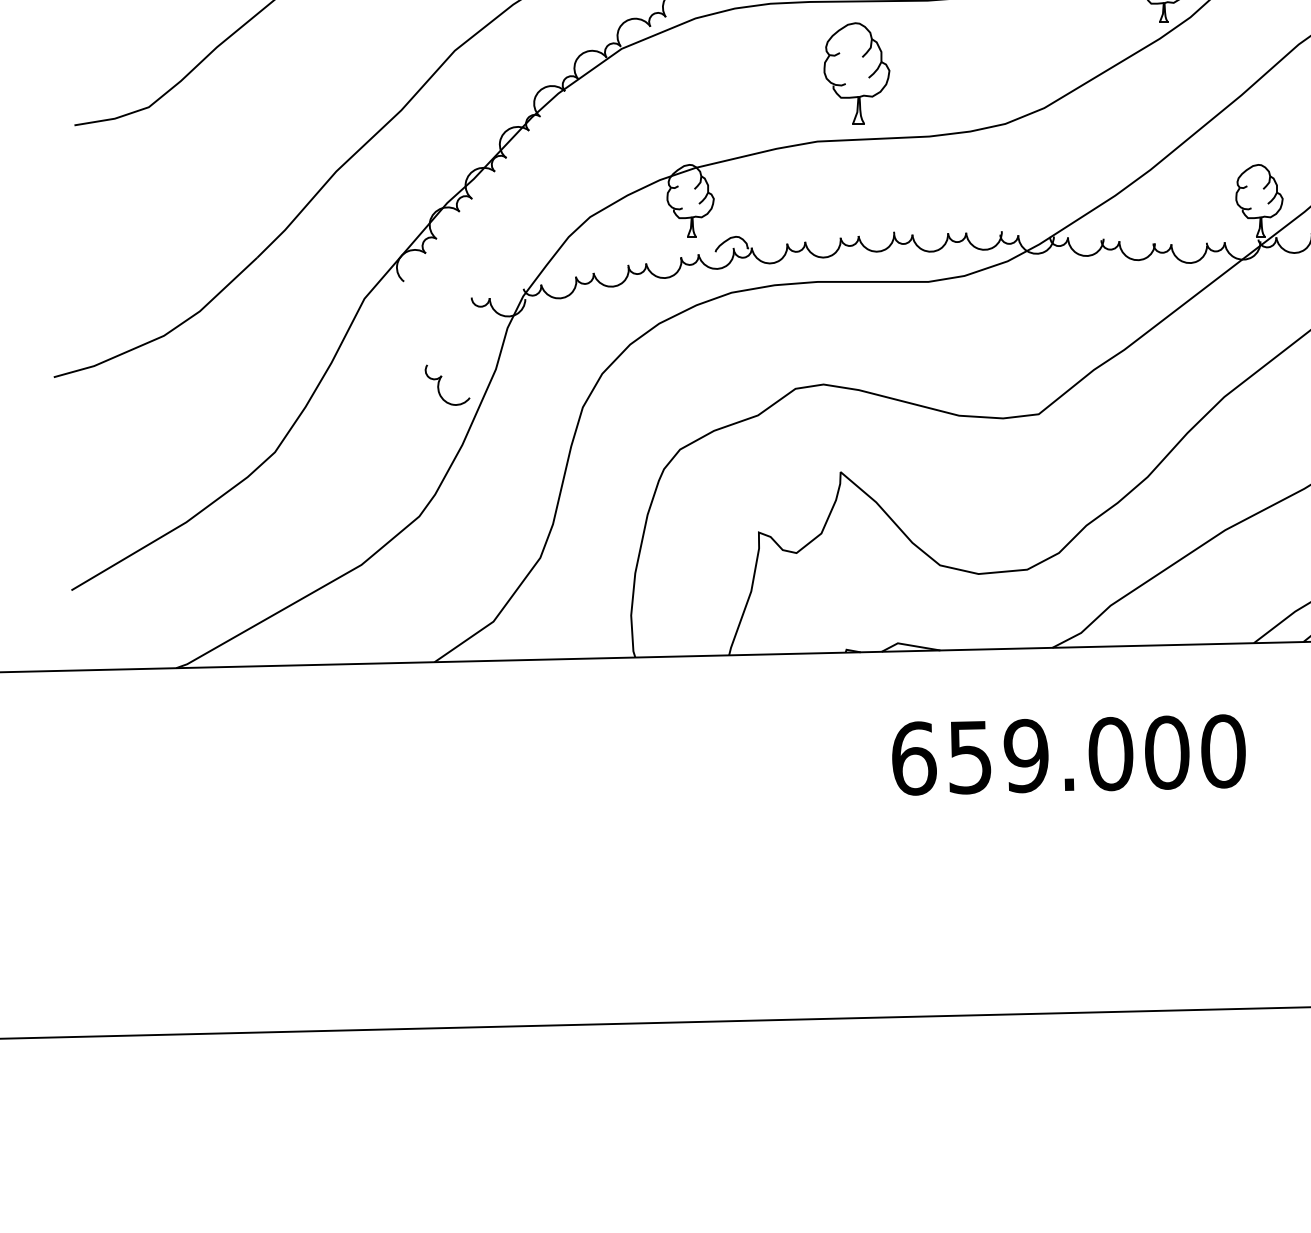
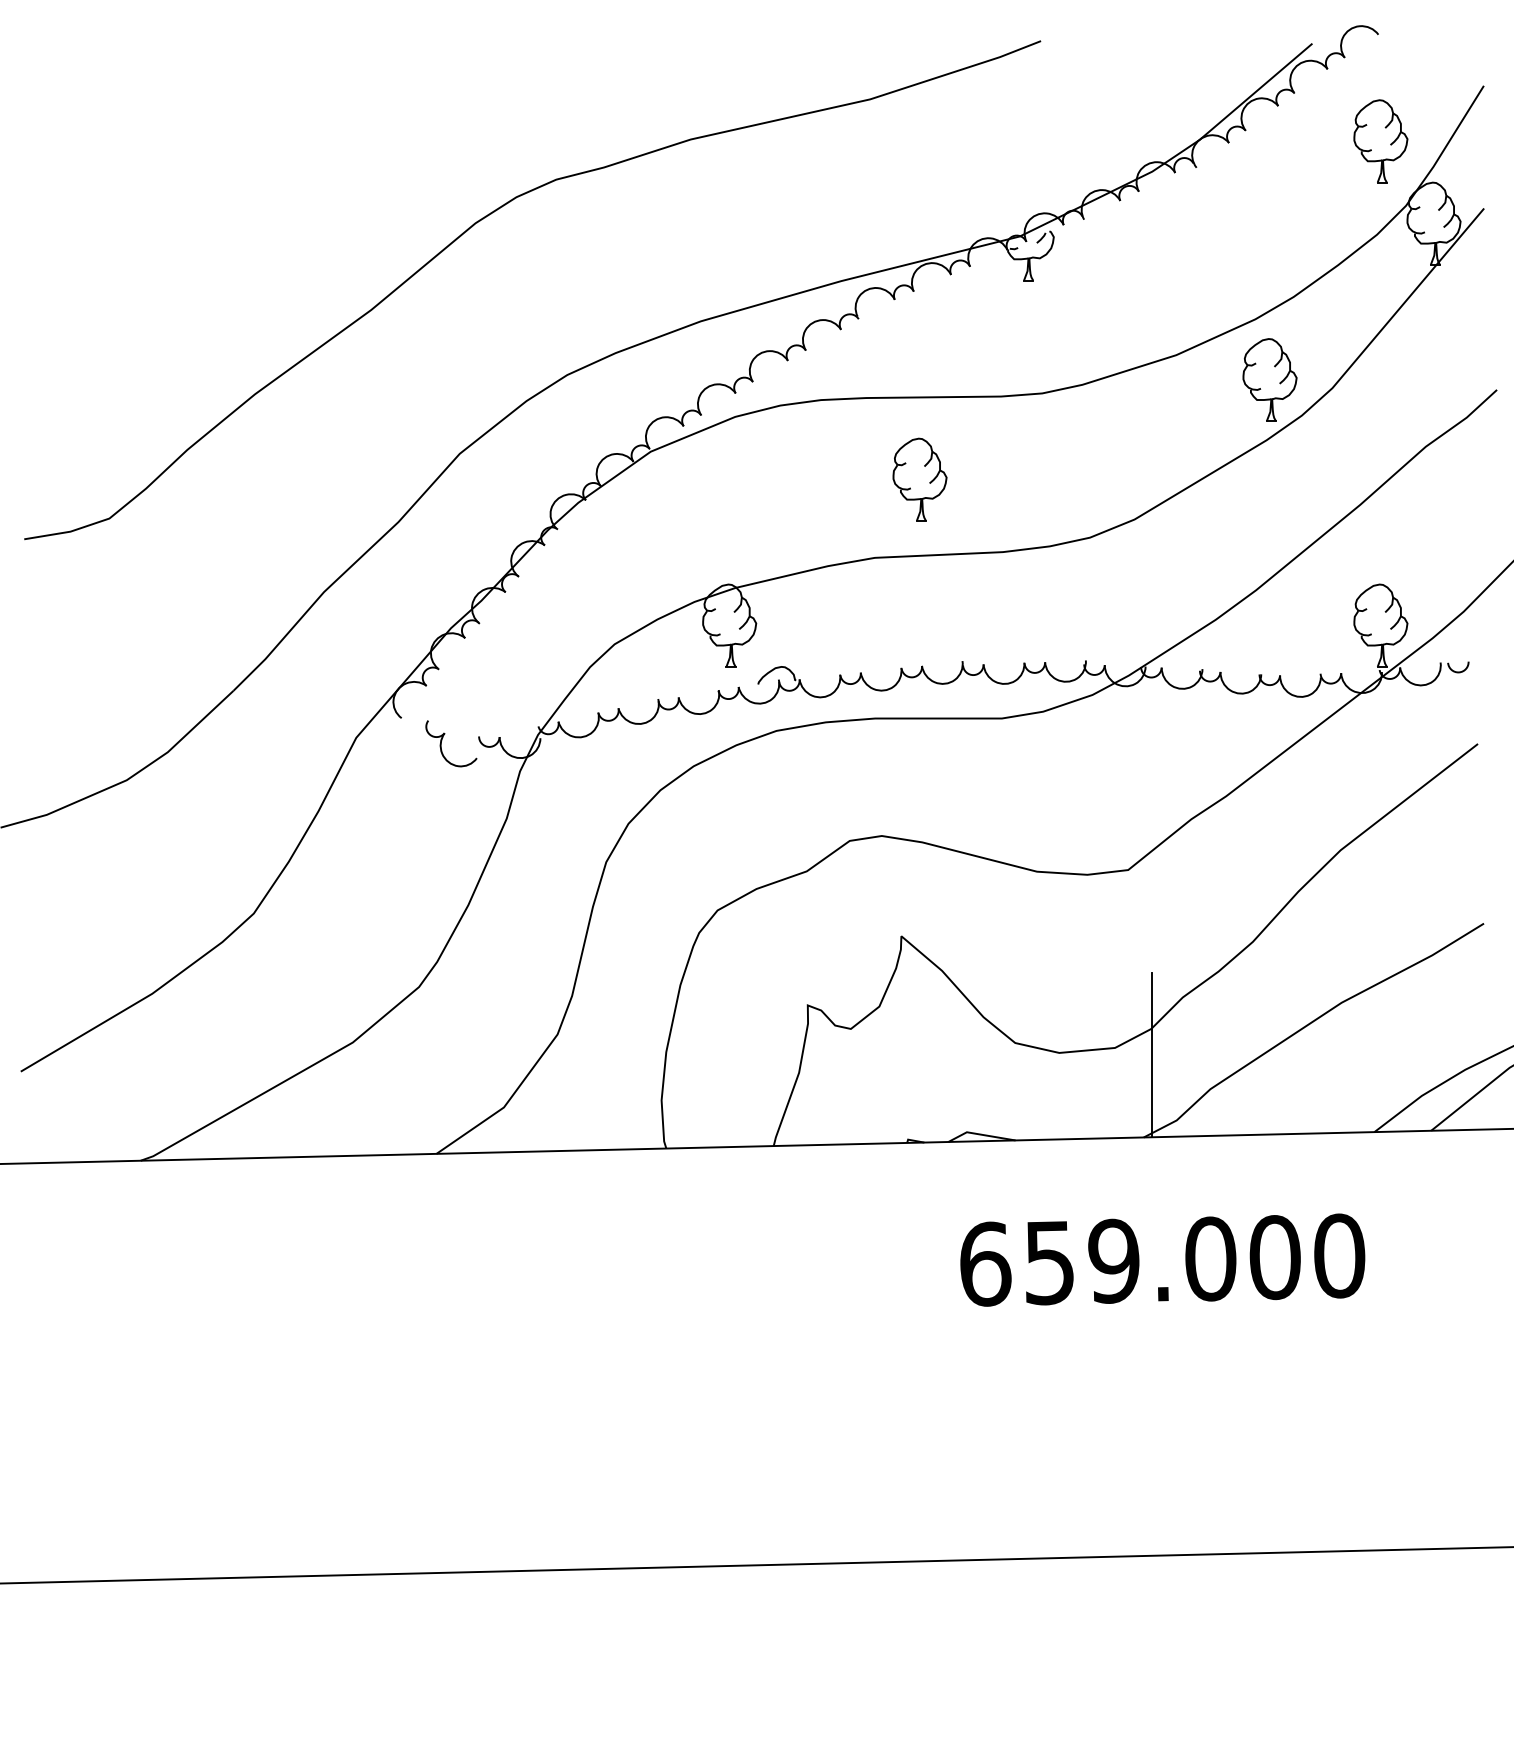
part: (856, 73) -> (919, 479), size x0.71
part: (439, 382) -> (442, 740), moved
line: (1059, 576) -> (1152, 1055), added

